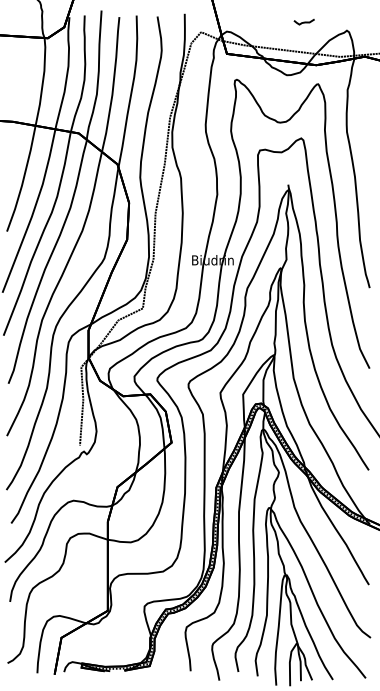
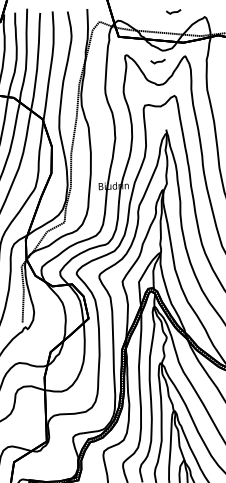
curve: (279, 90) -> (157, 61), added

